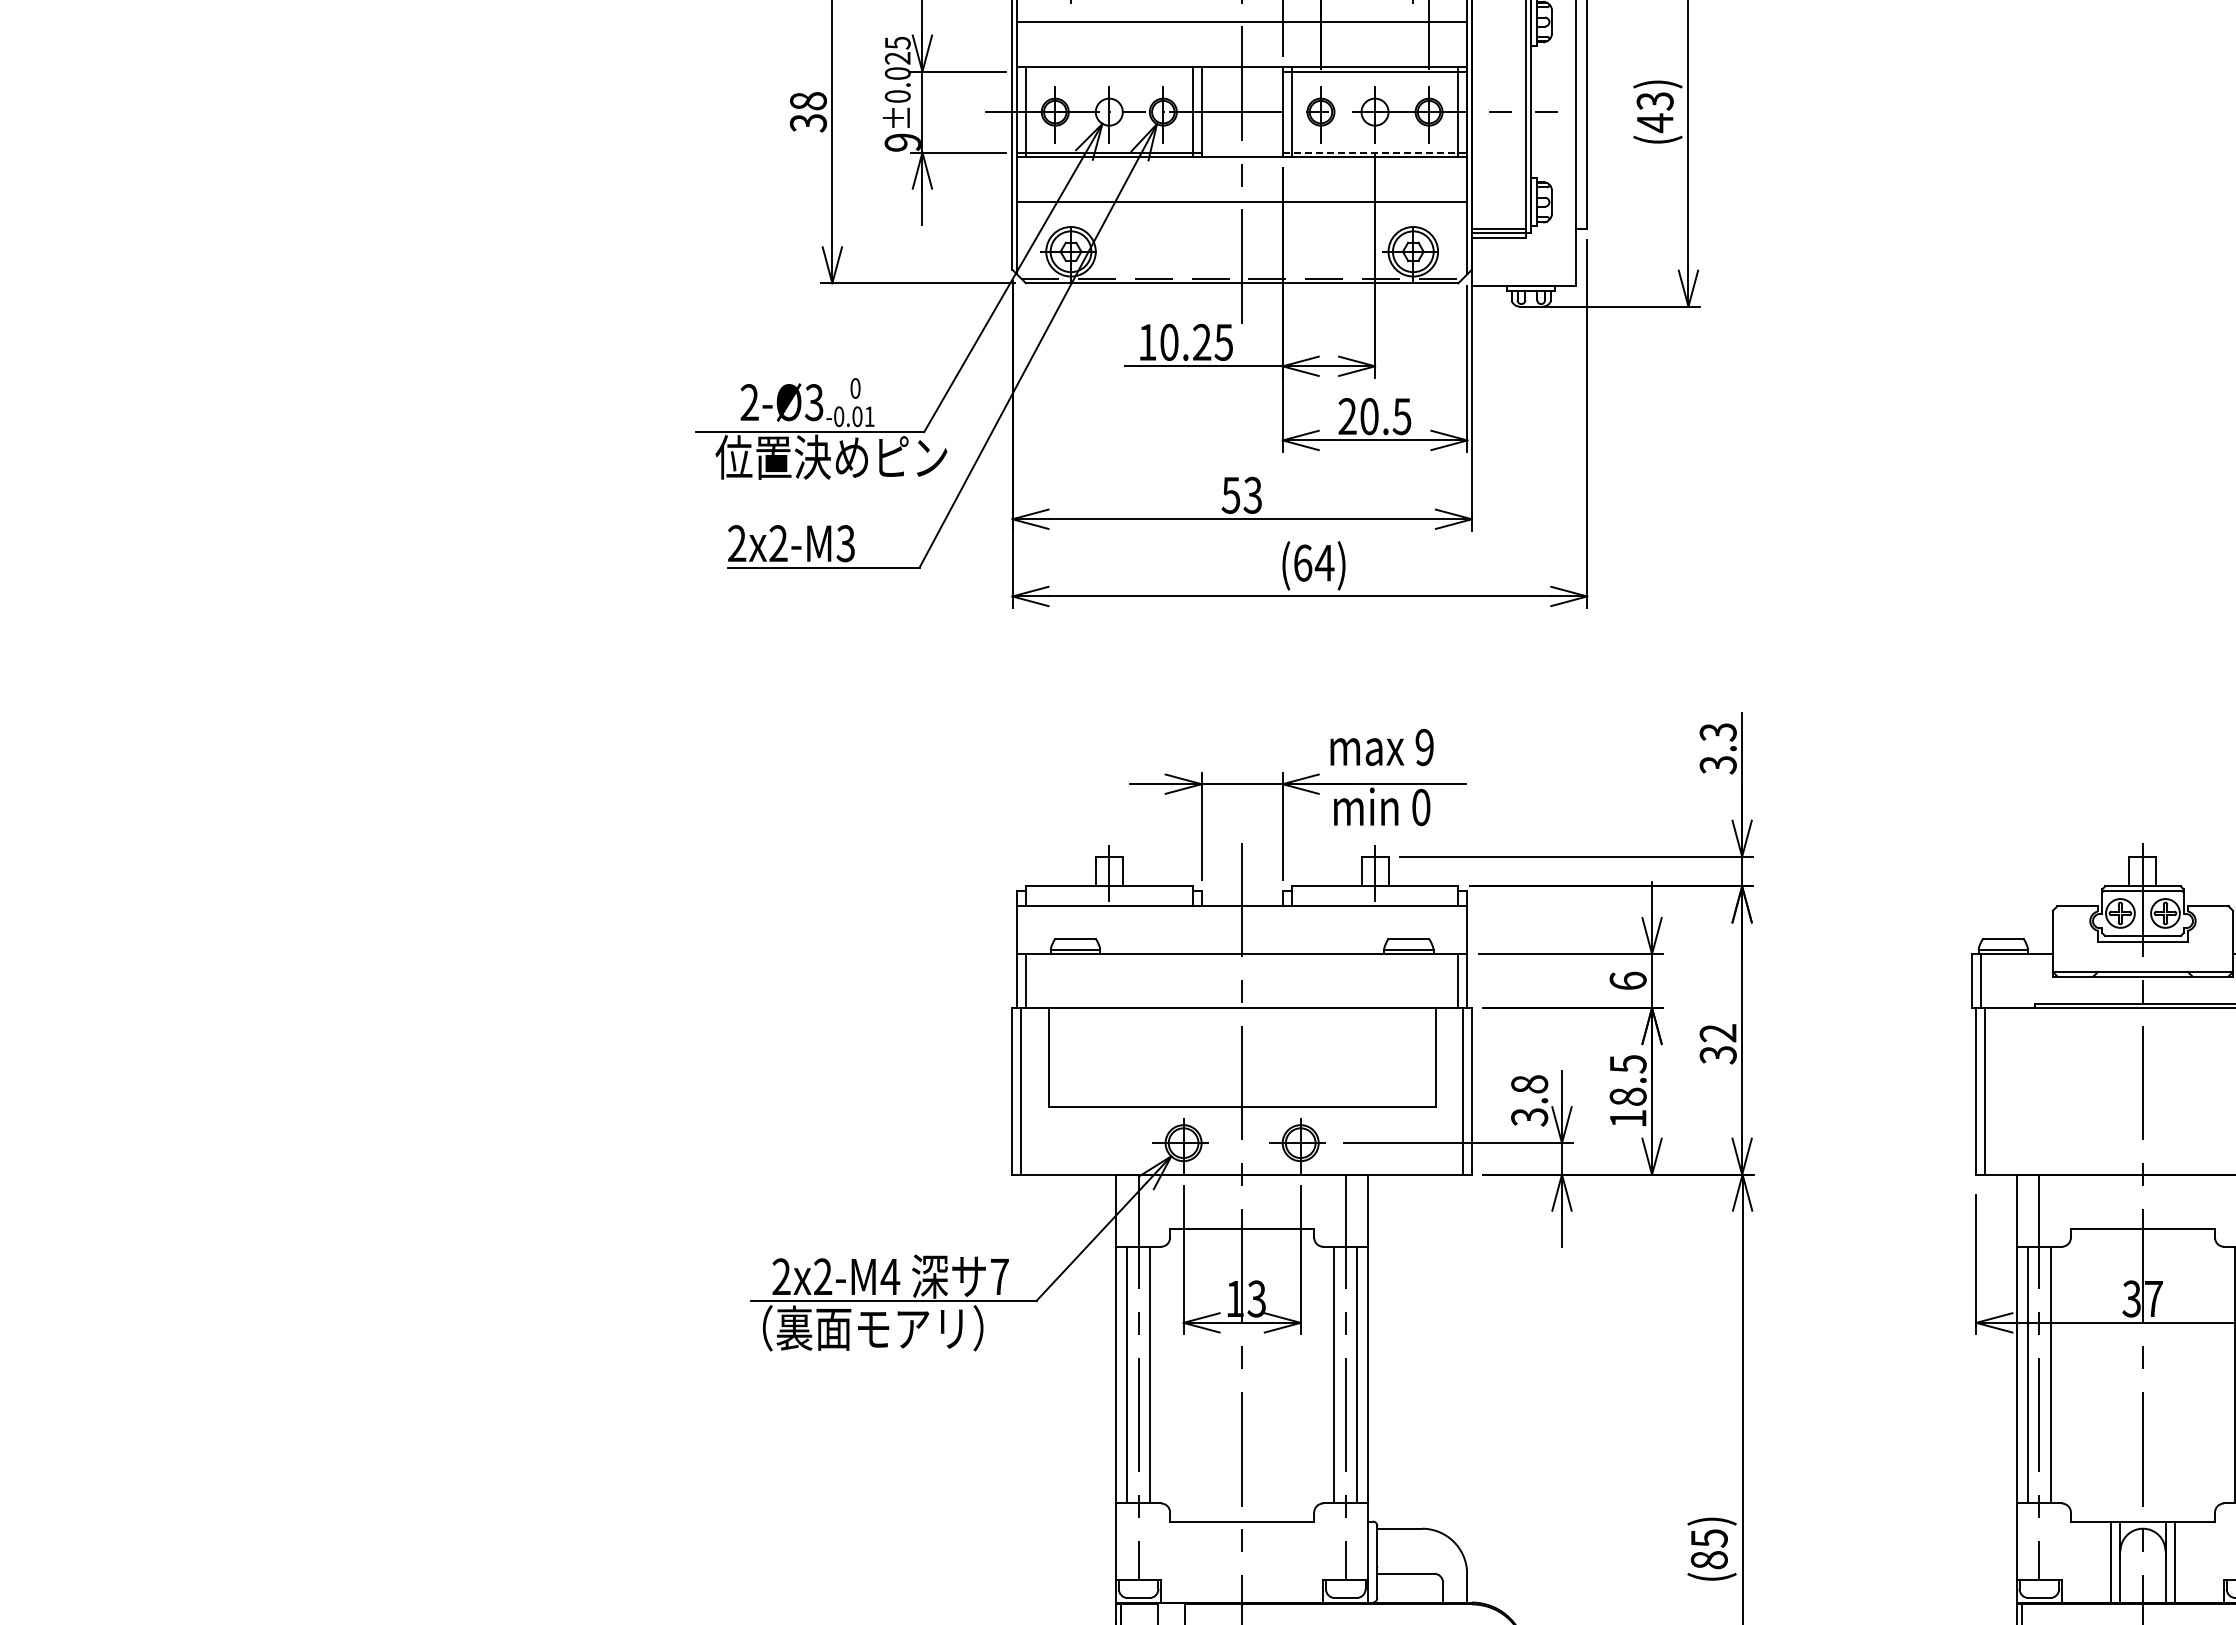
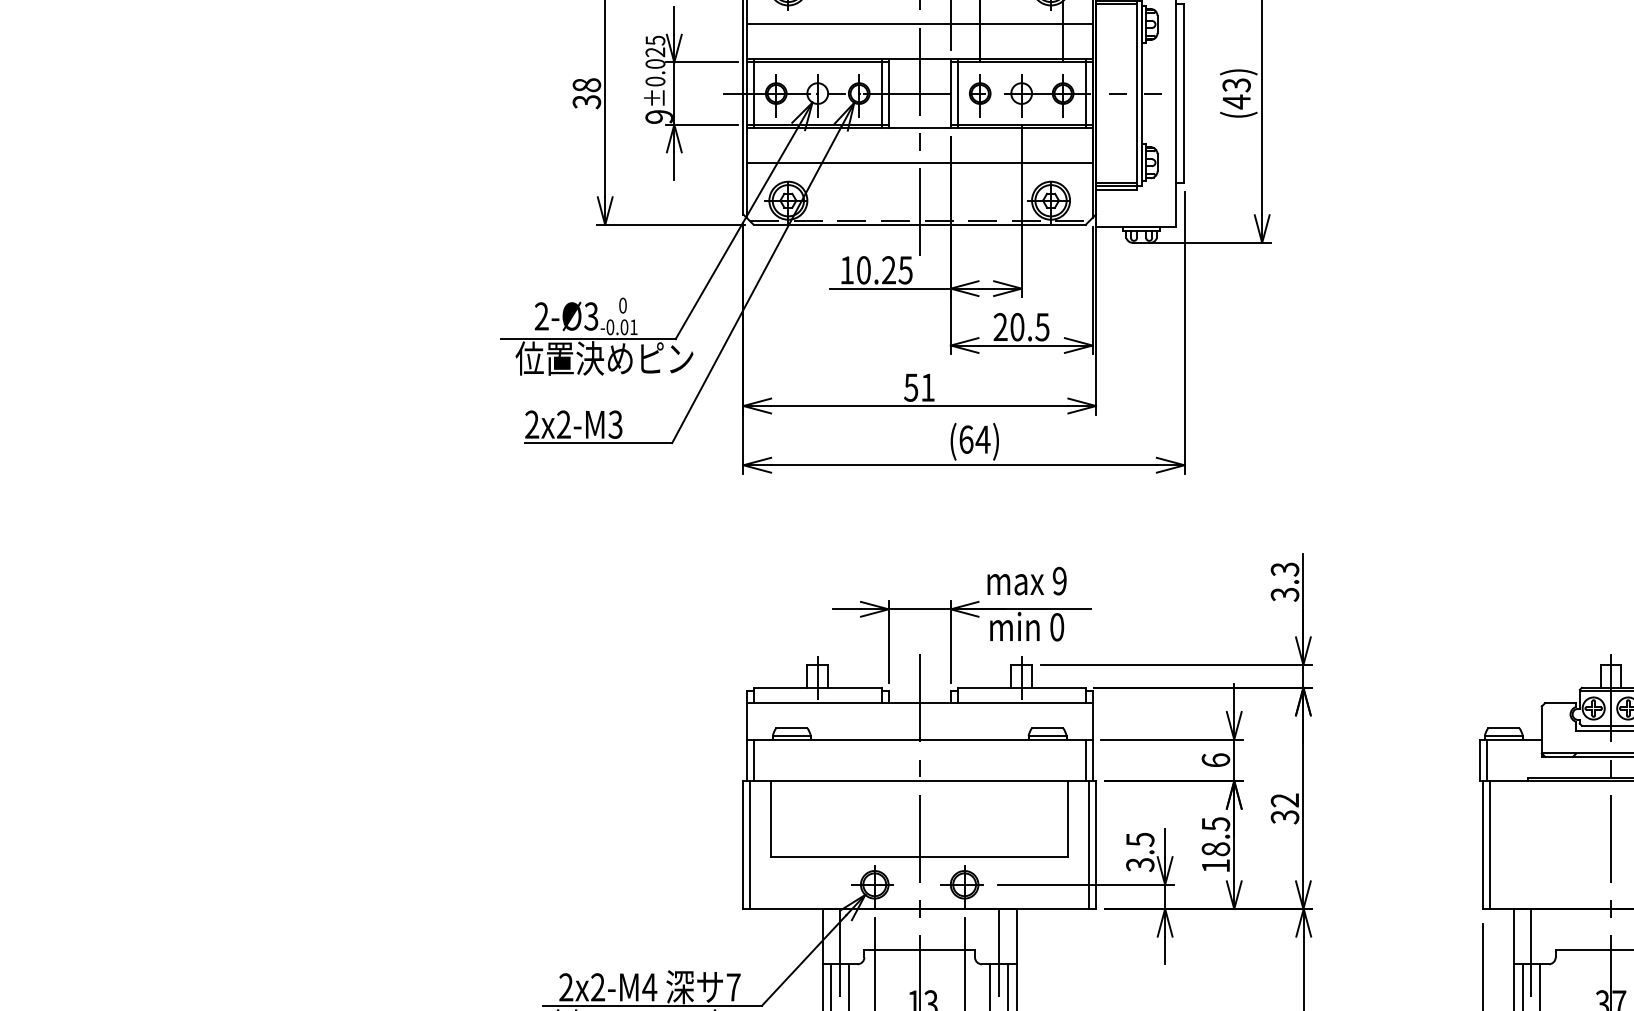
line: (1108, 71) -> (817, 62), added
line: (1375, 152) -> (1022, 124), dashed -> solid
text: (1252, 494) -> (927, 387), 53 -> 51
text: (1529, 1084) -> (1140, 839), 3.8 -> 3.5

